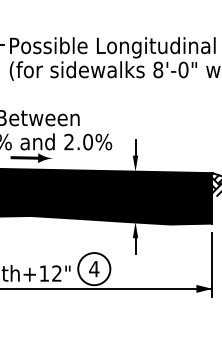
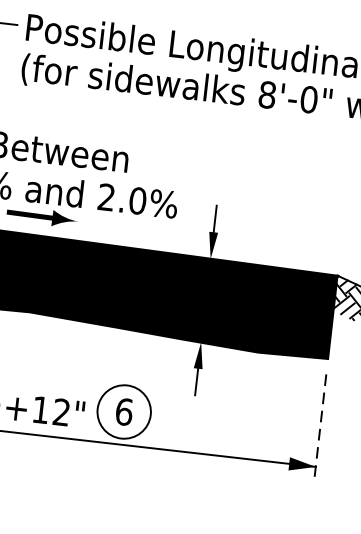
line: (212, 264) -> (320, 426), solid -> dashed
text: (94, 268) -> (124, 411), 4 -> 6

